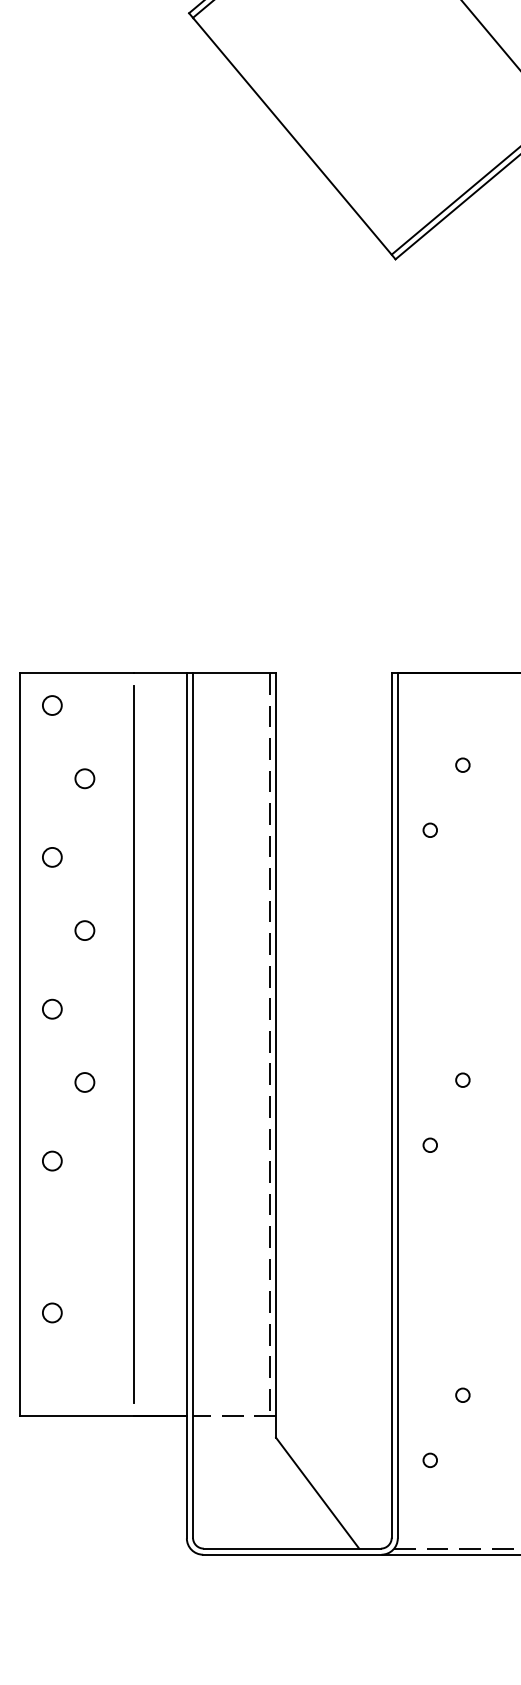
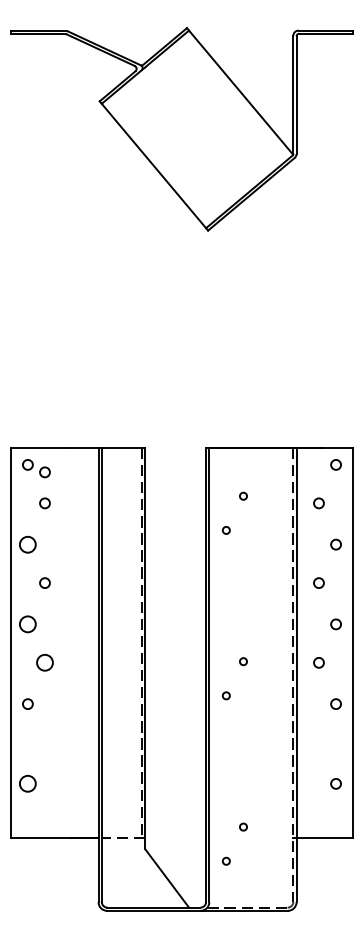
circle: (83, 719) -> (44, 472), added
circle: (51, 857) -> (27, 544), size x1.6
circle: (51, 1009) -> (27, 624), size x1.6
line: (133, 1043) -> (70, 642), removed
circle: (83, 1081) -> (44, 662), size x1.6
circle: (51, 1312) -> (27, 783), size x1.6

